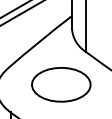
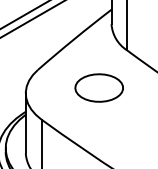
part: (60, 84) -> (98, 87), size x0.71

